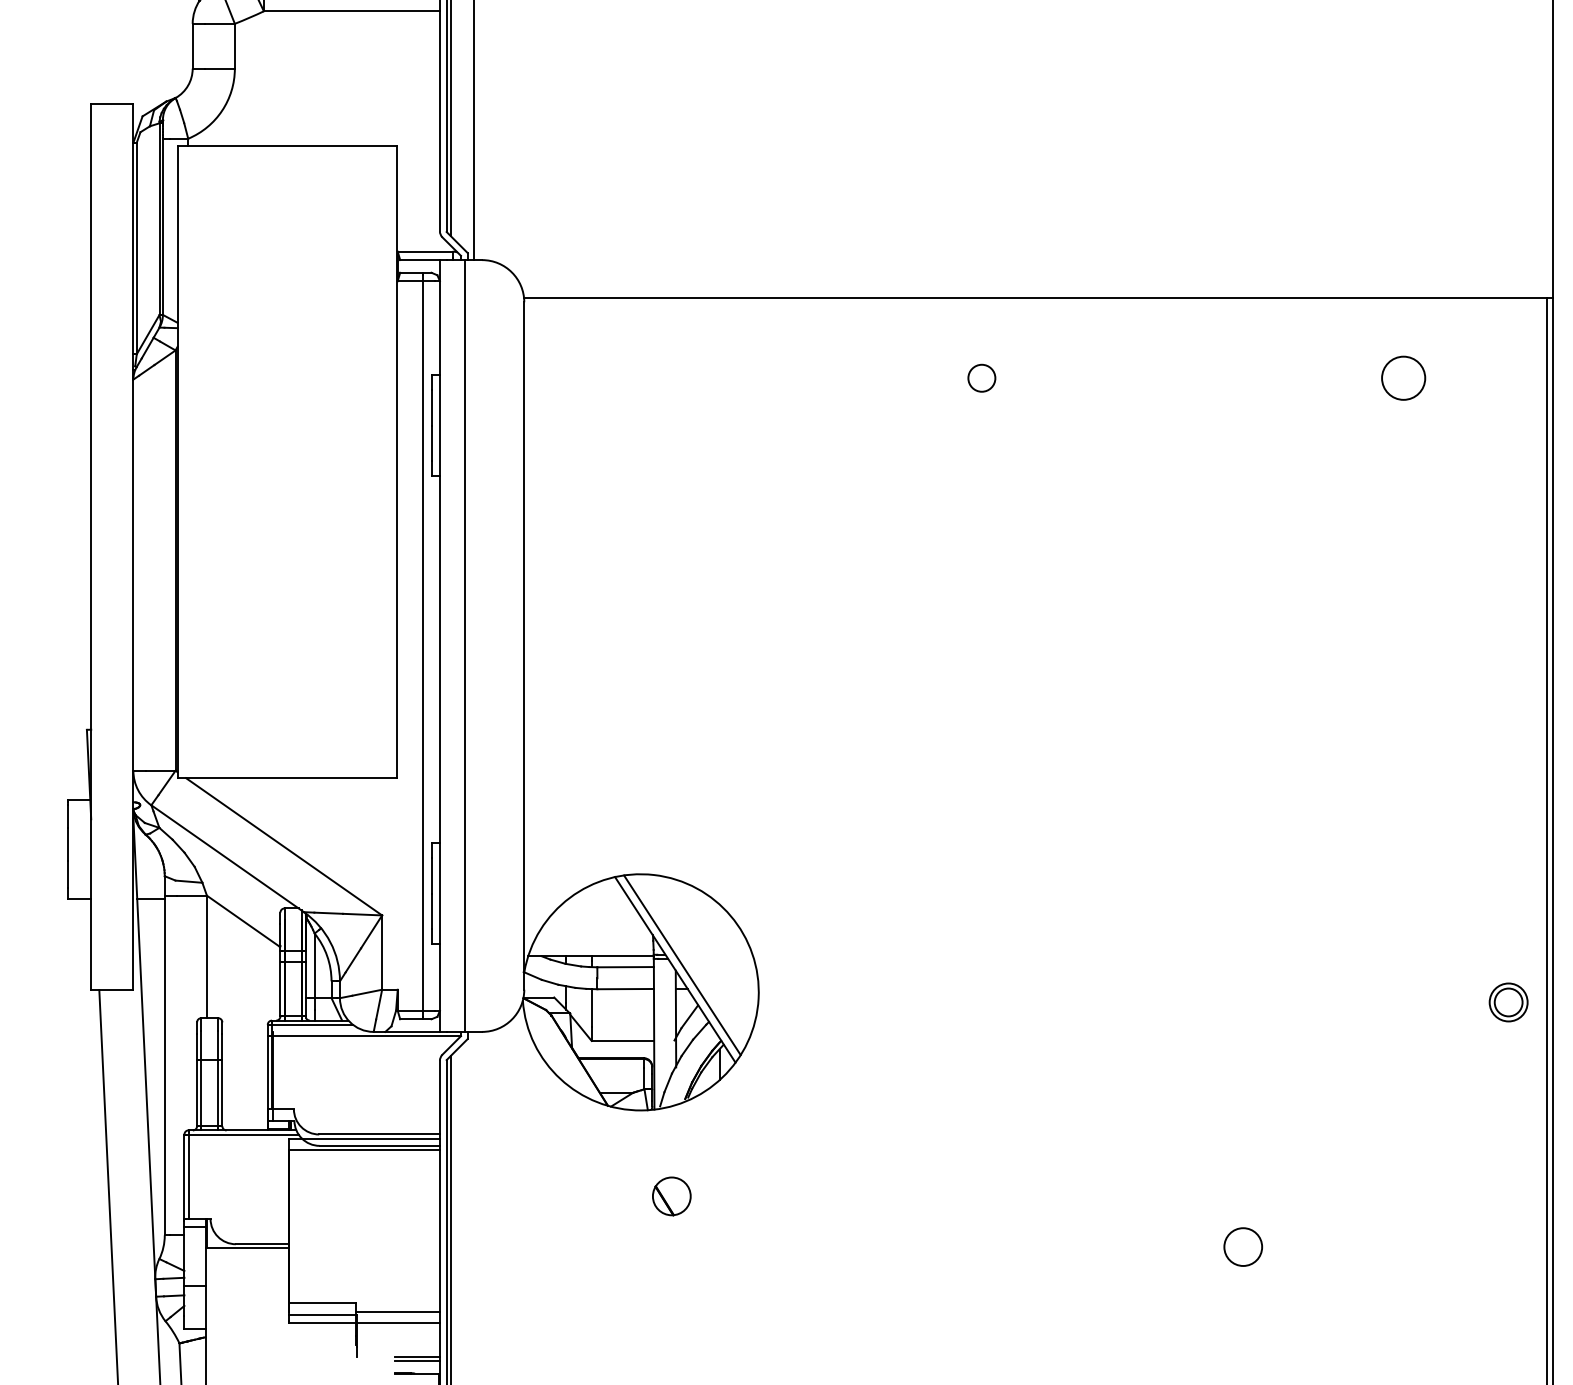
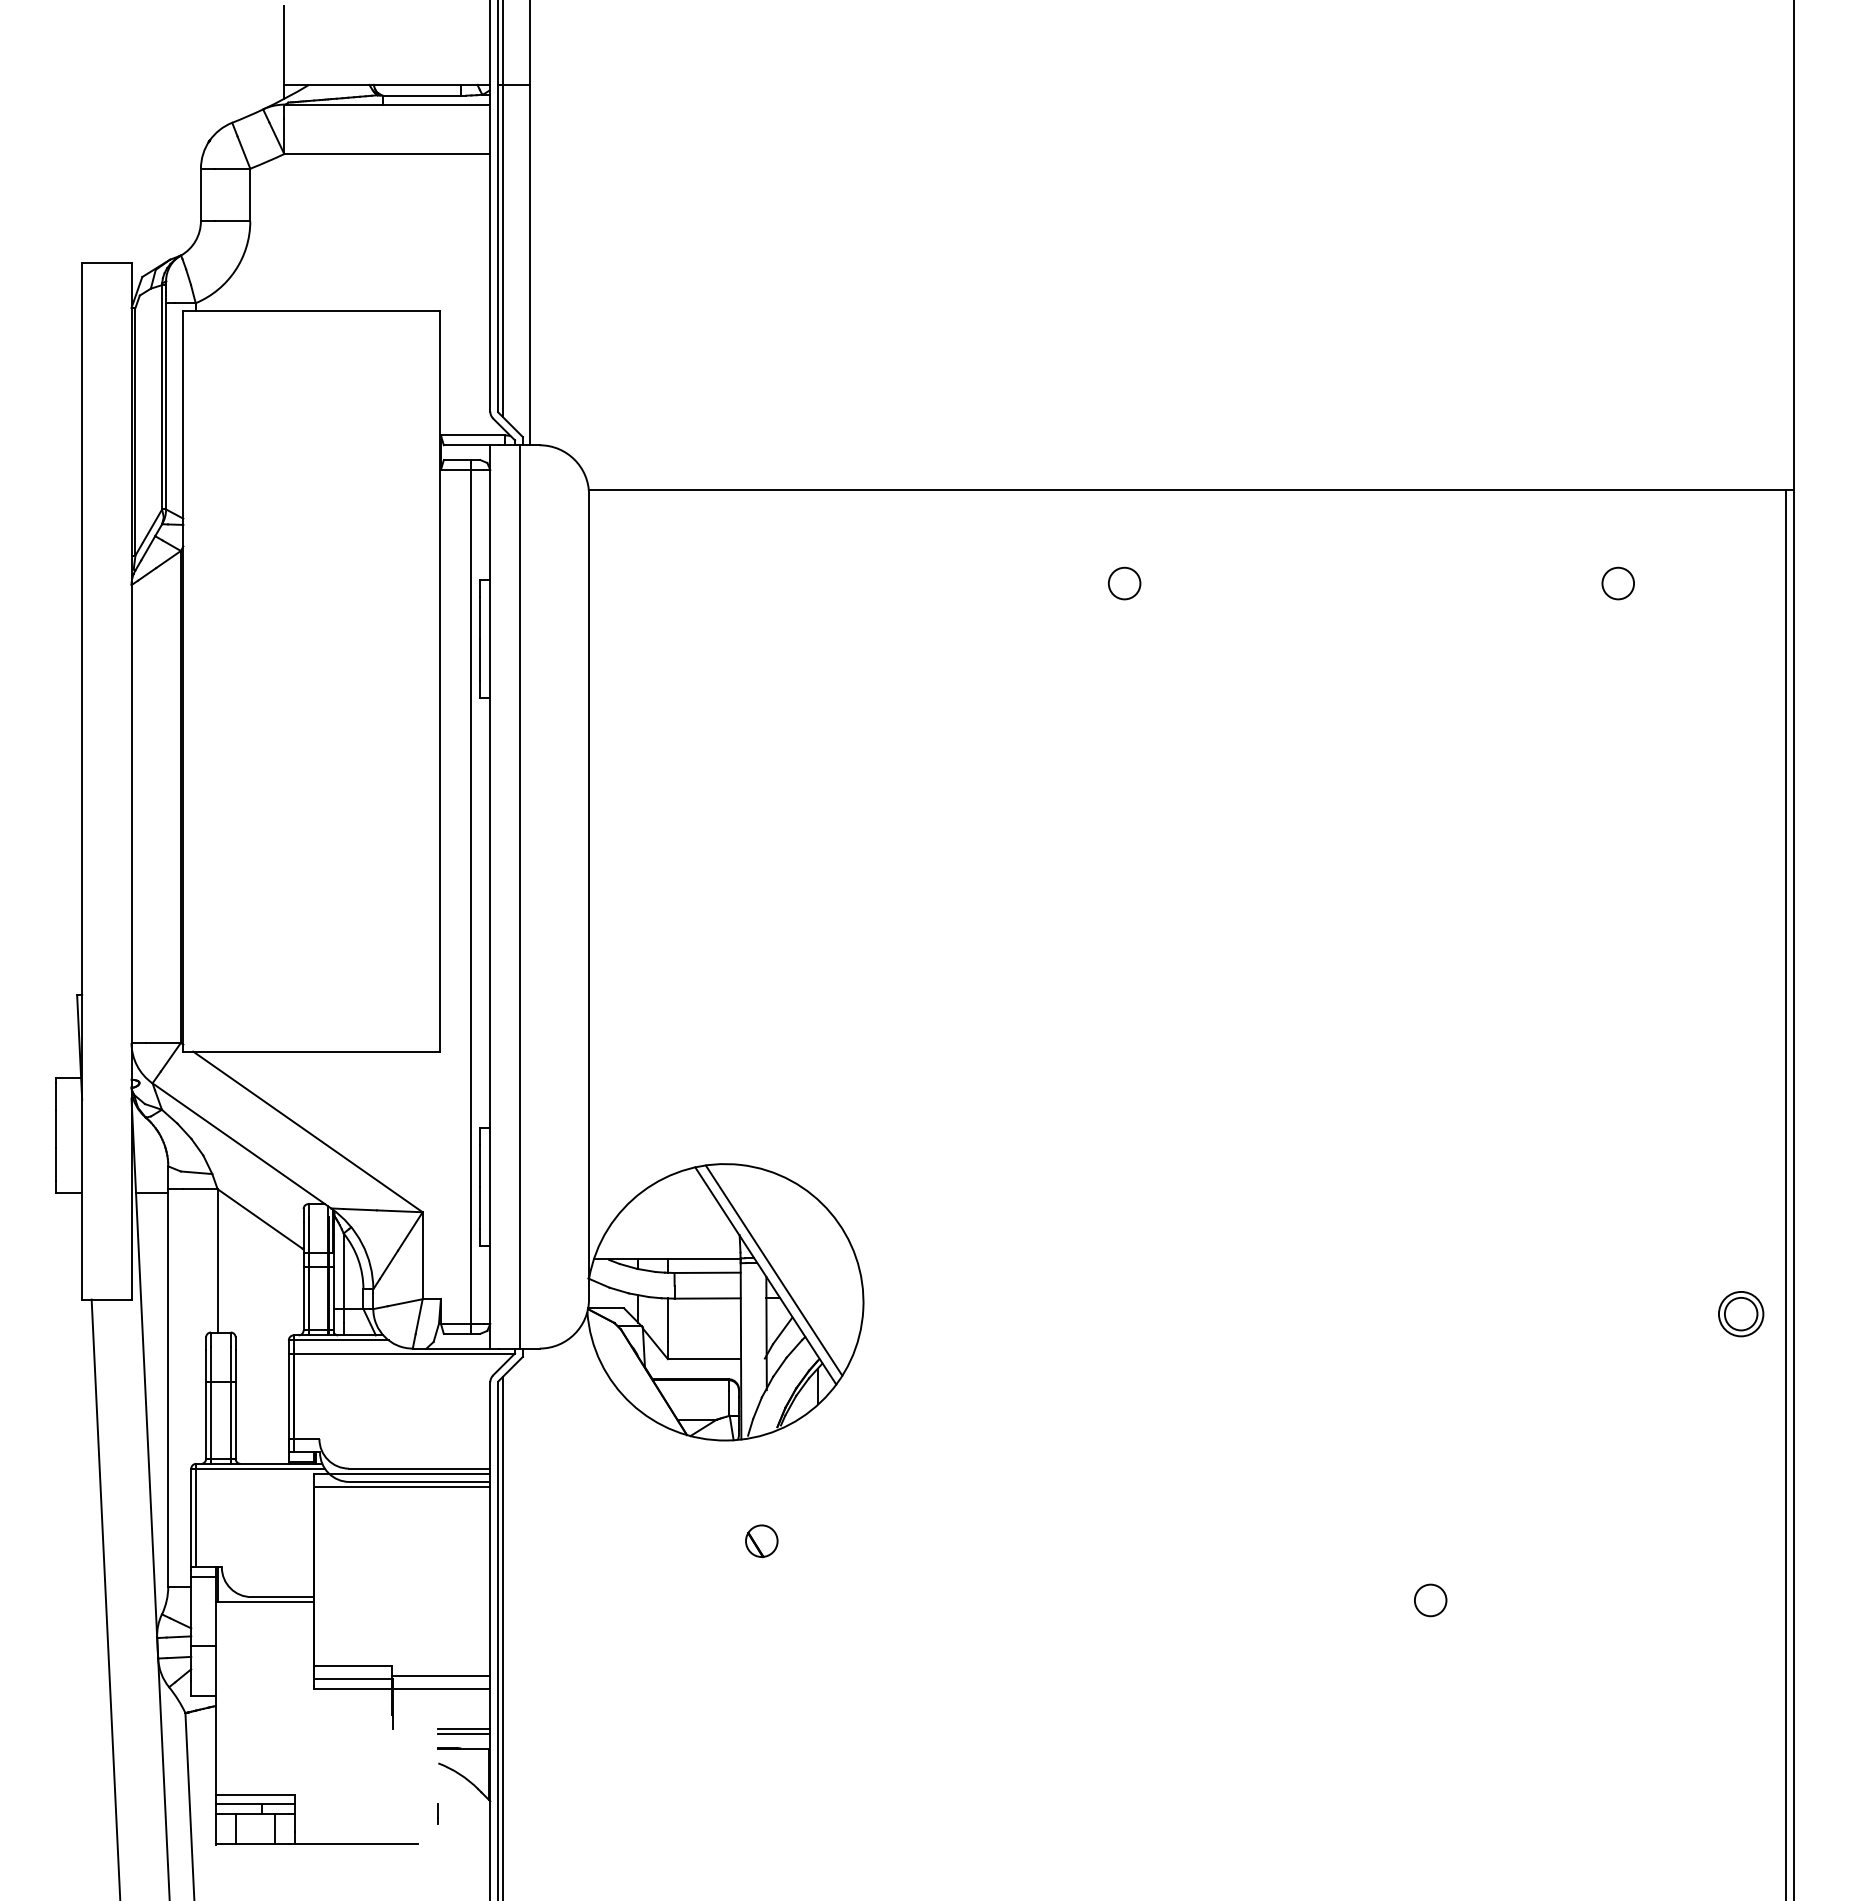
circle: (1403, 378) -> (1618, 583), size x0.62
part: (671, 1196) -> (761, 1541), size x0.71
circle: (1243, 1247) -> (1430, 1600), size x0.71

